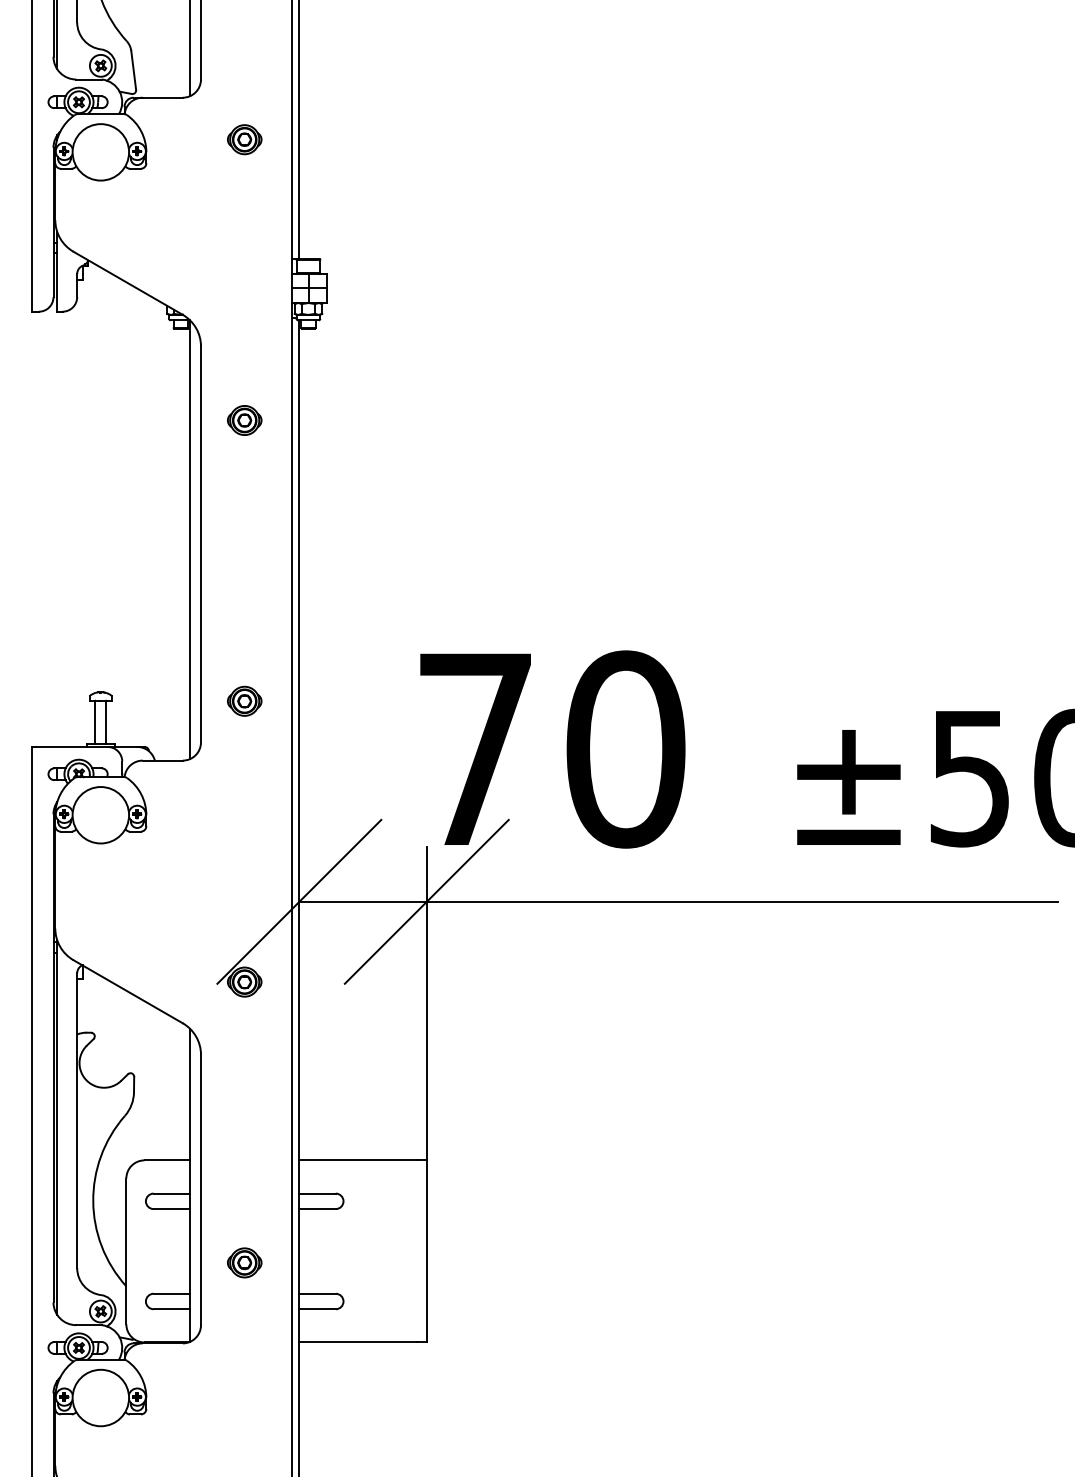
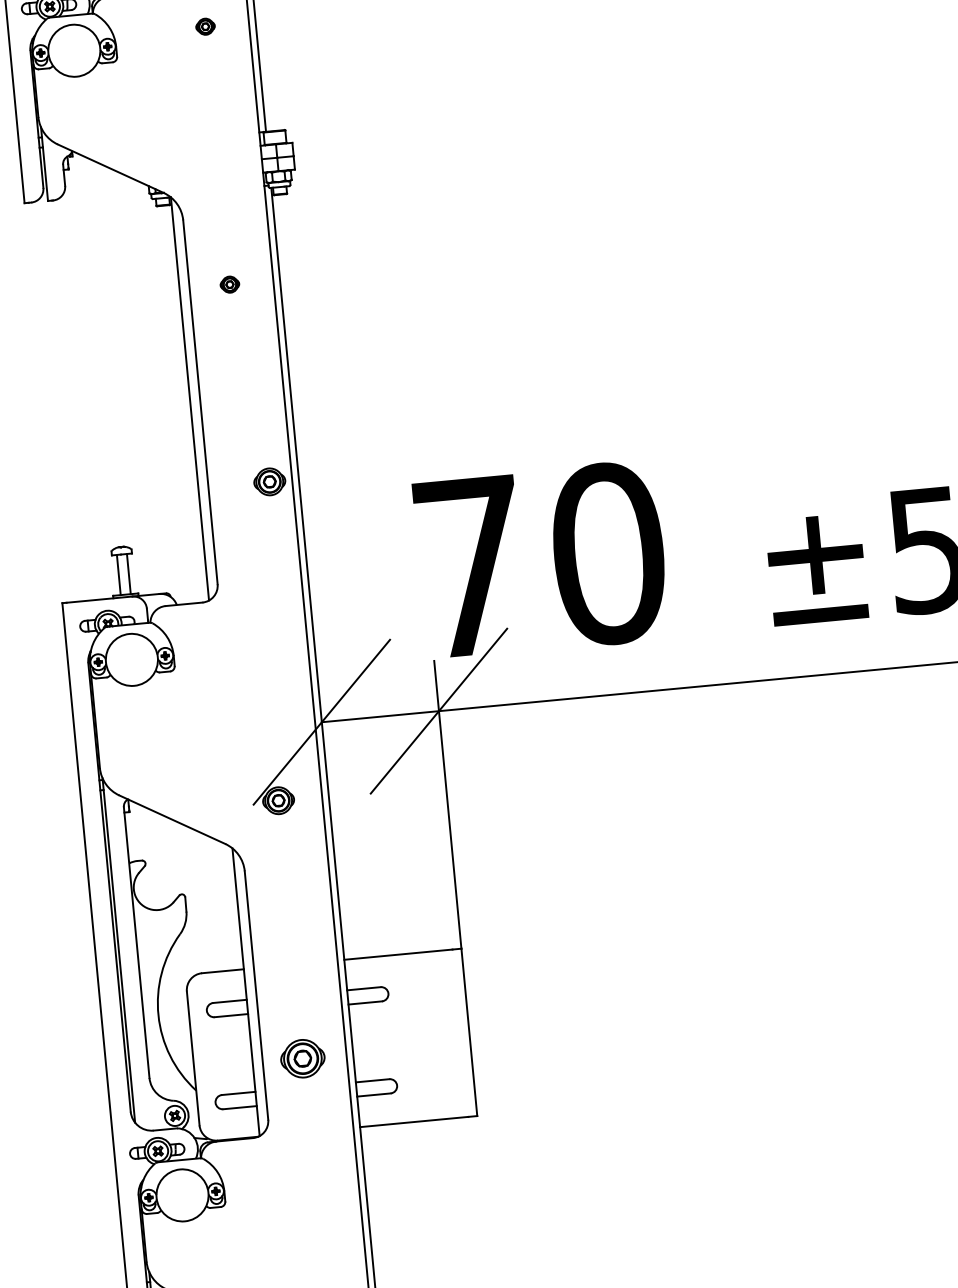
part: (244, 139) -> (205, 26), size x0.6
part: (244, 420) -> (229, 284), size x0.6
part: (244, 700) -> (269, 481), moved
part: (244, 1262) -> (302, 1058), size x1.4

